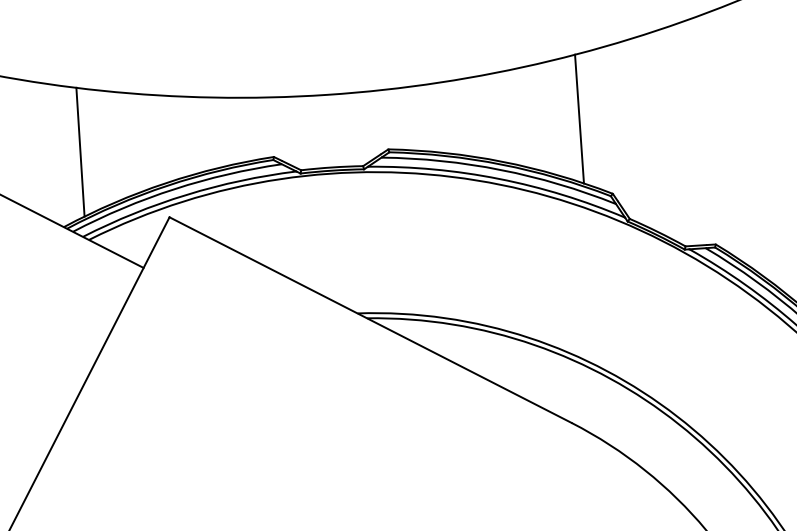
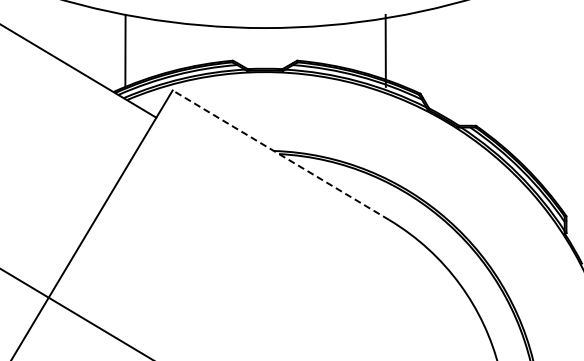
line: (578, 118) -> (385, 50), moved
line: (369, 318) -> (280, 154), solid -> dashed

